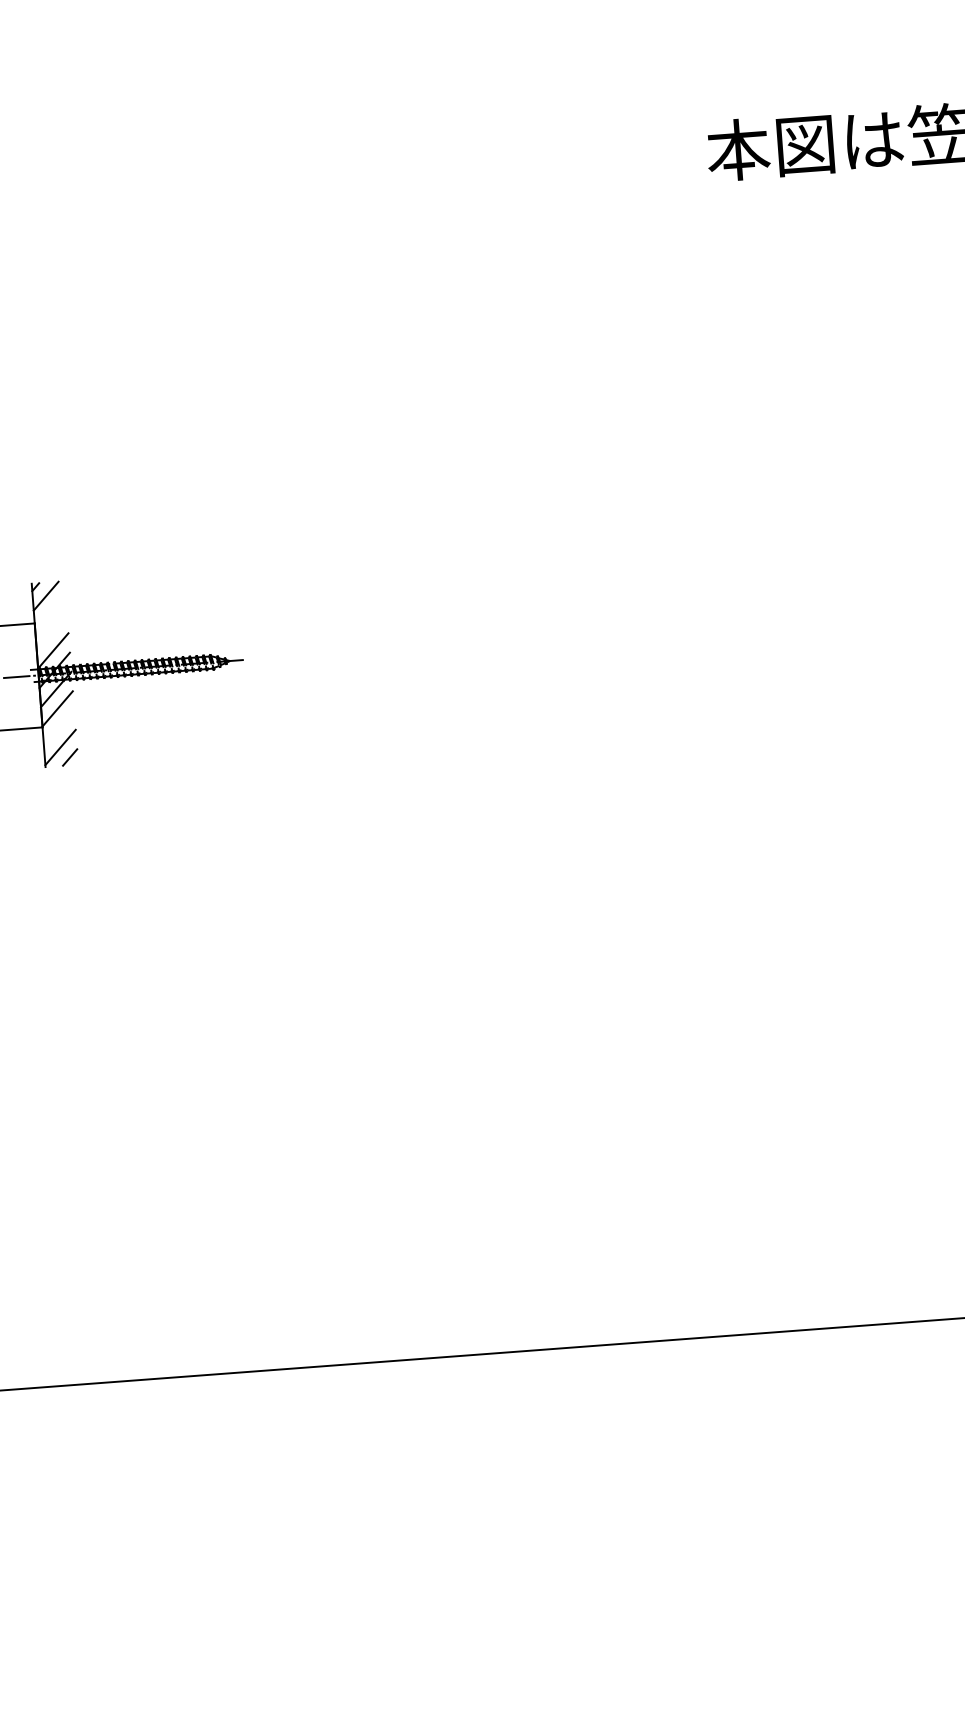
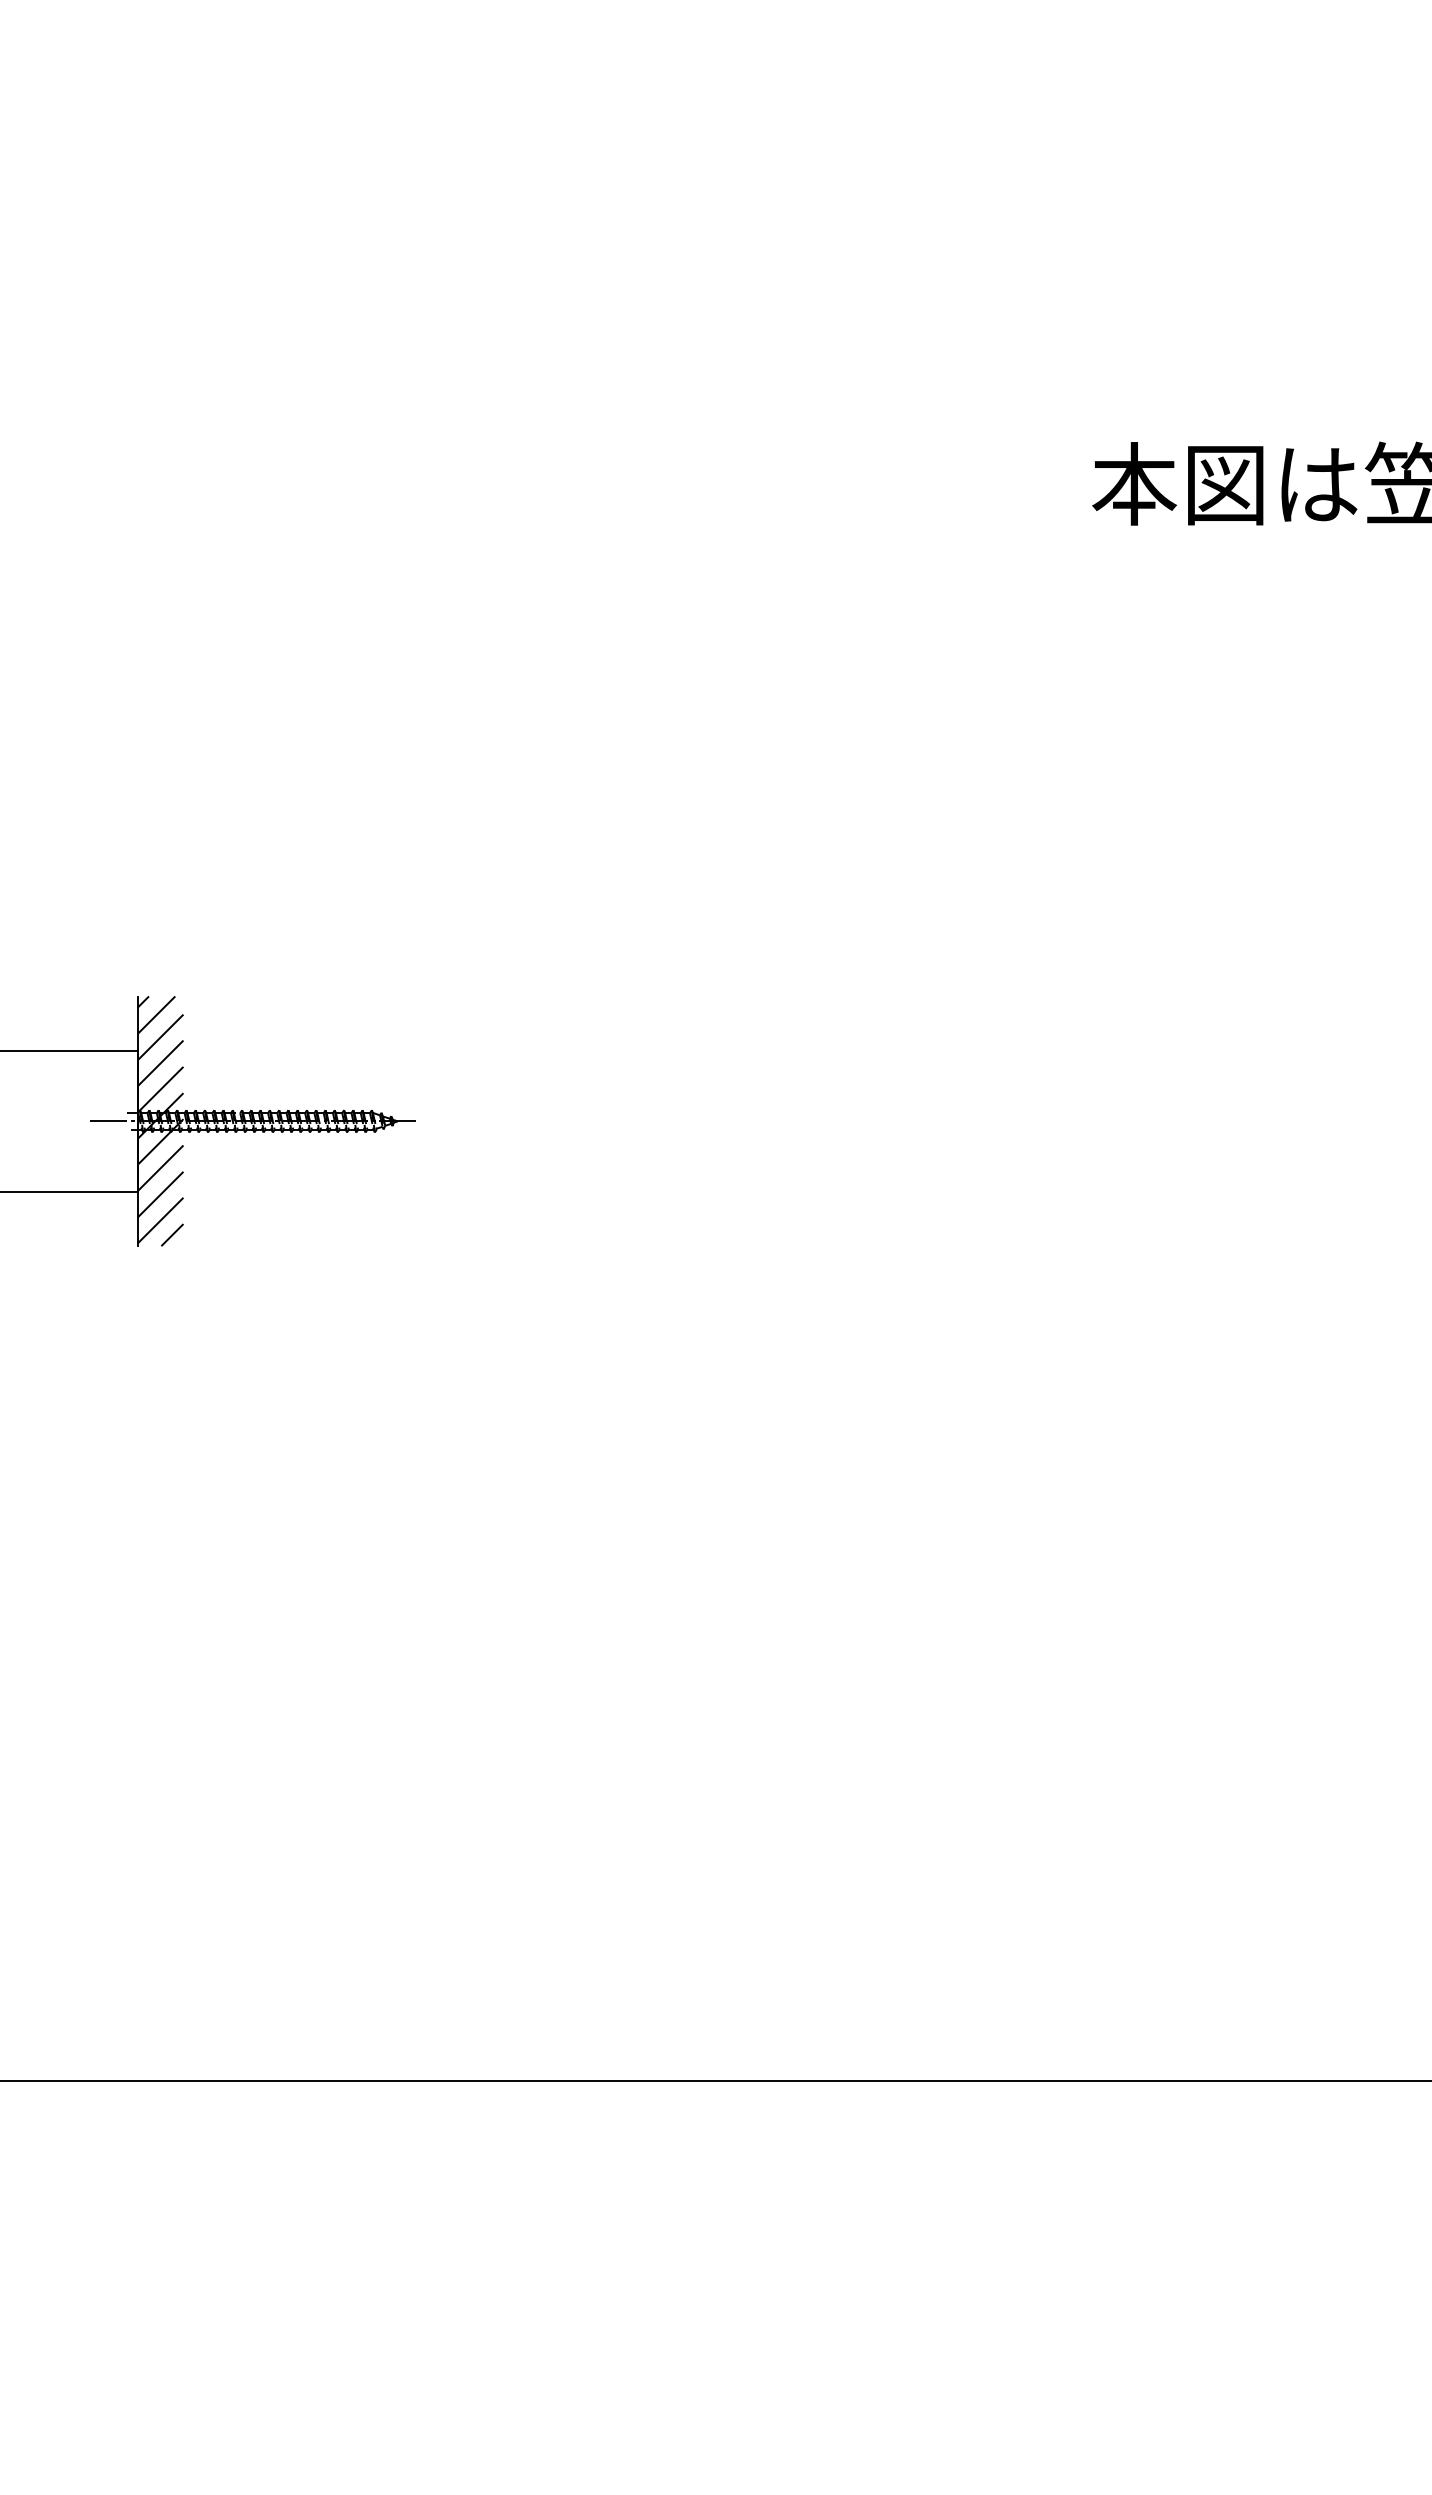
line: (50, 612) -> (160, 1037), added
line: (51, 631) -> (160, 1063), added
line: (59, 728) -> (160, 1194), added

